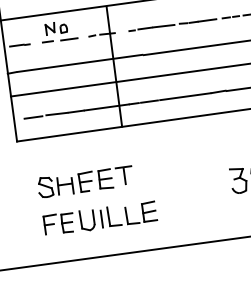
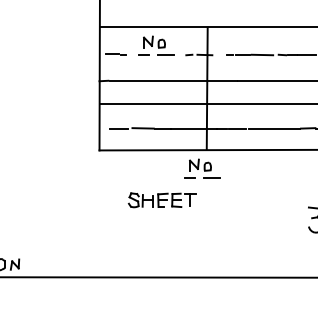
part: (120, 145) -> (202, 168), added
part: (84, 182) -> (161, 200), size x0.7
part: (99, 219) -> (171, 239), removed

